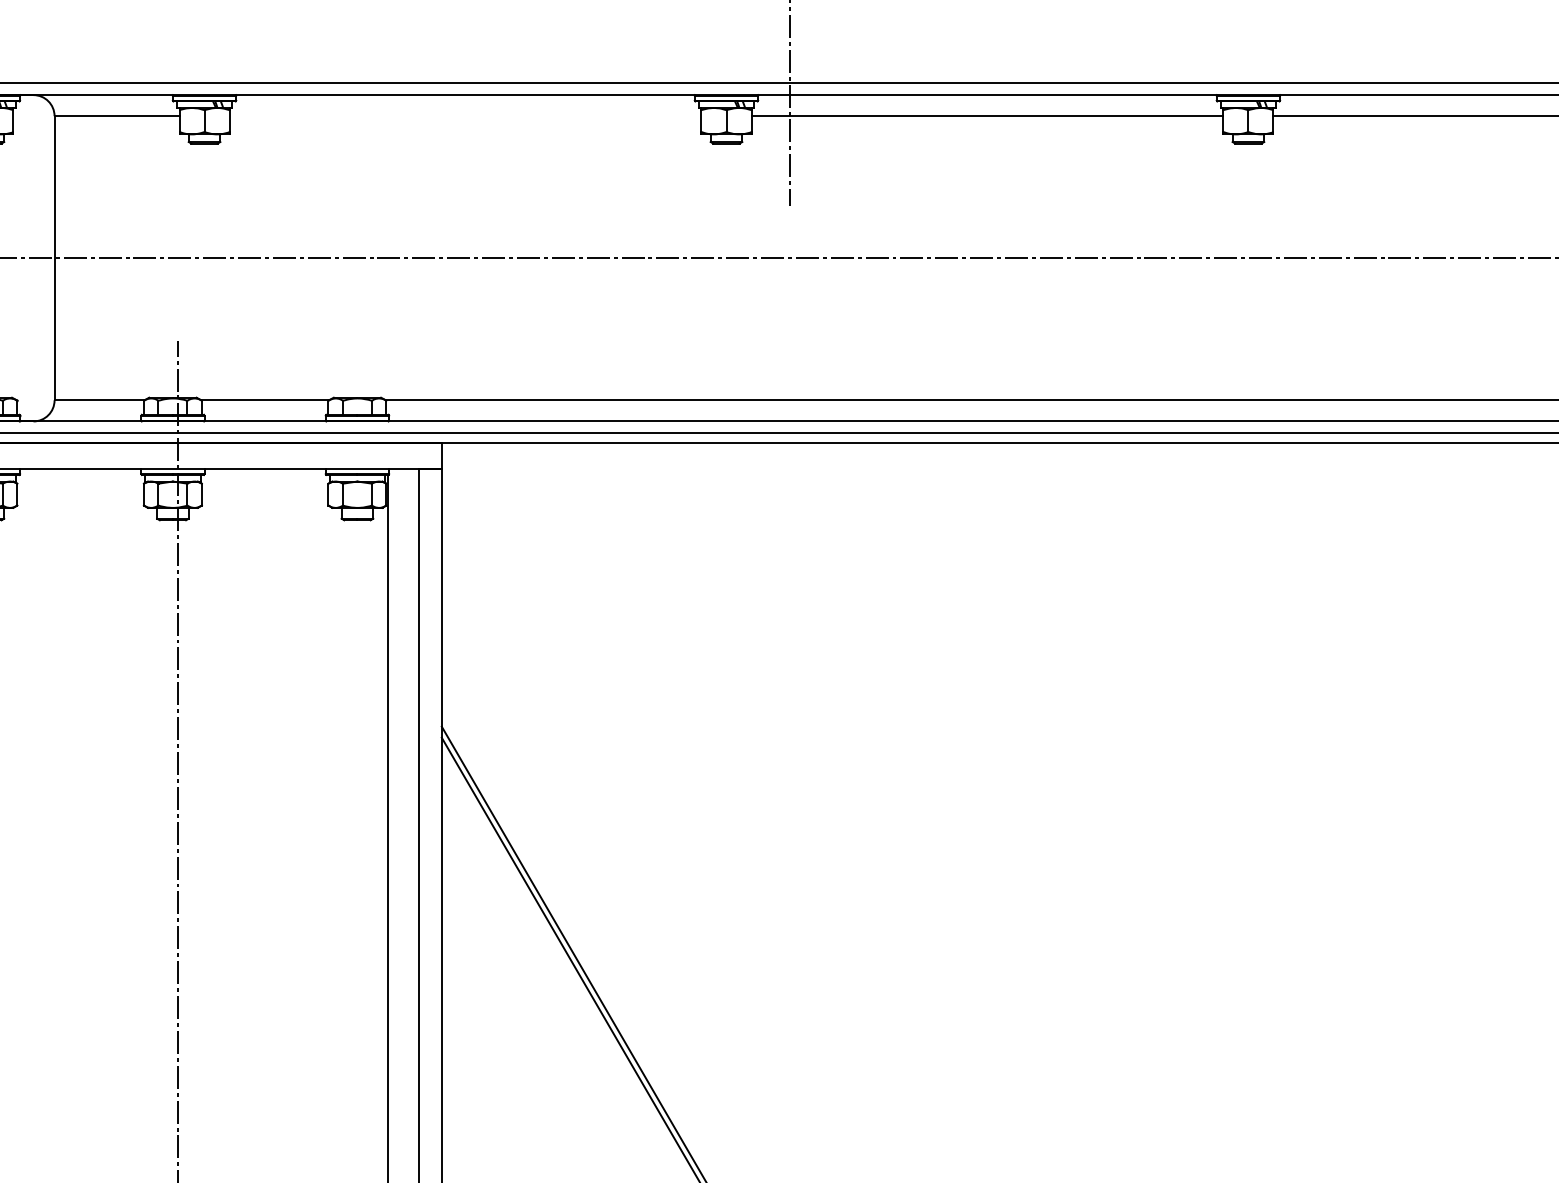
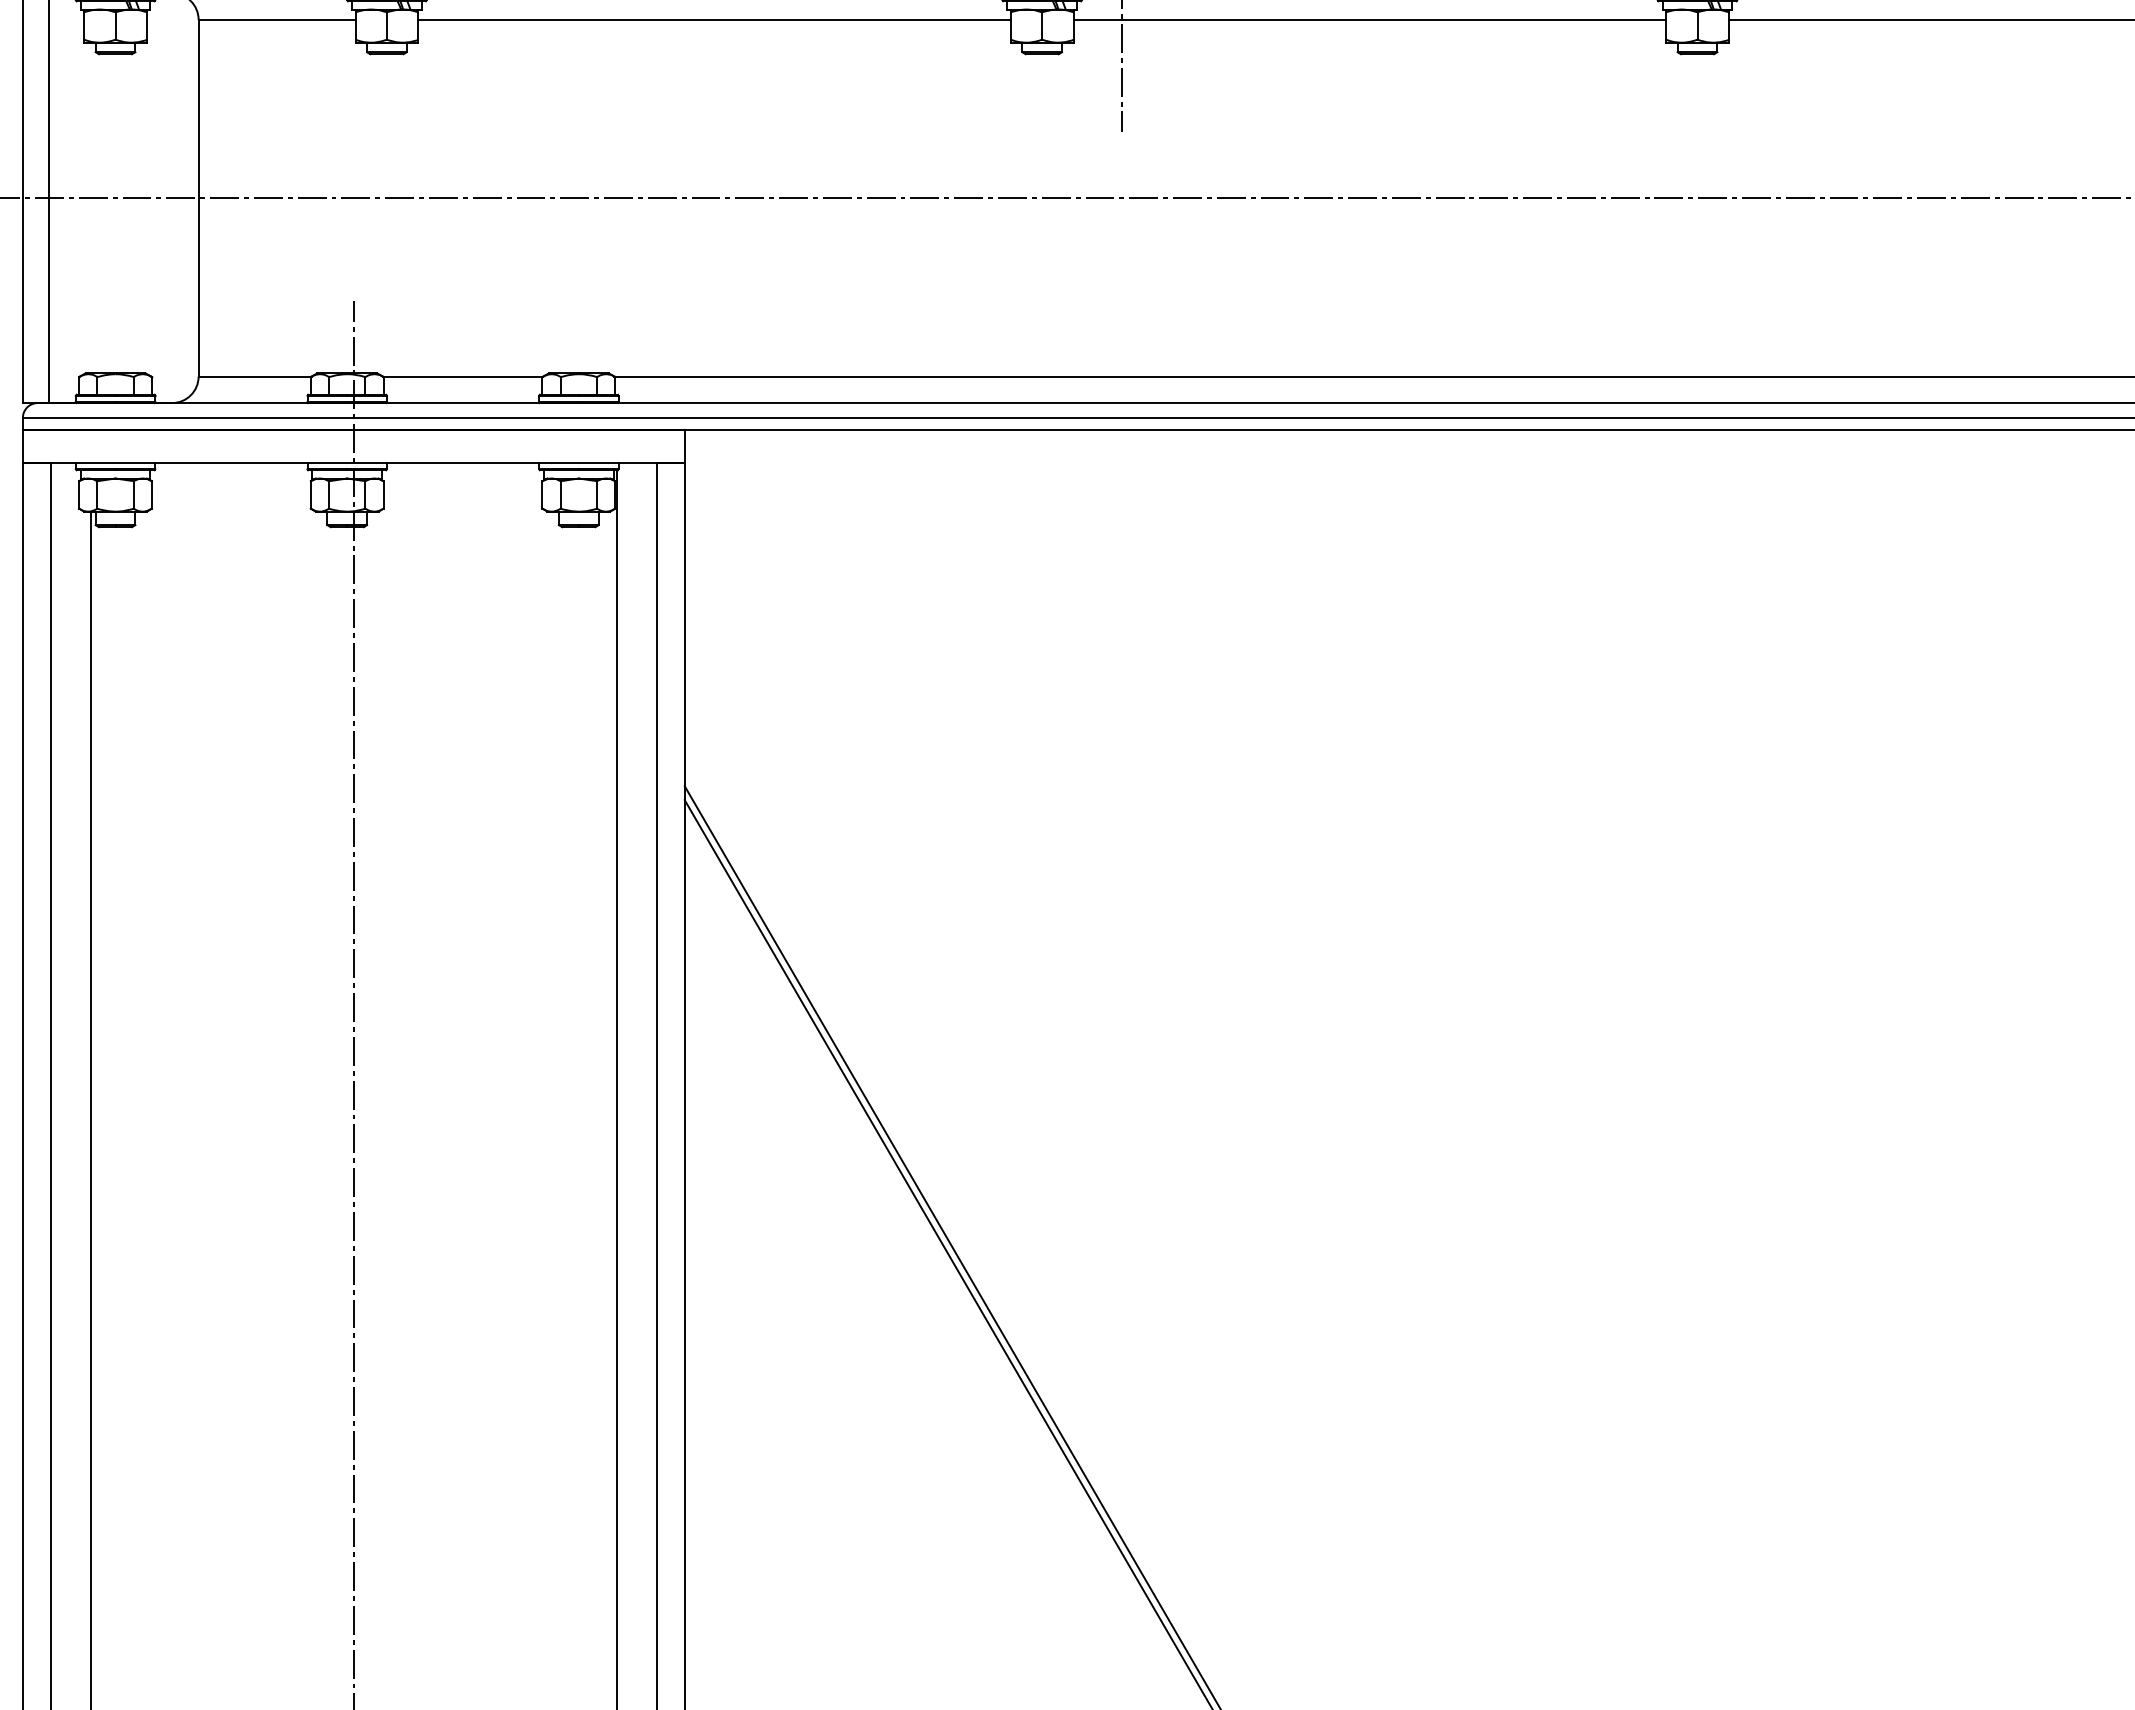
line: (465, 115) -> (714, 19), added

